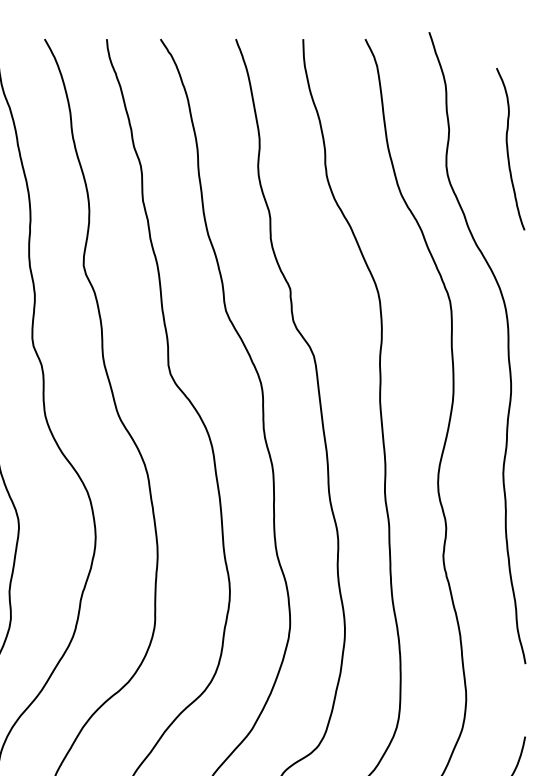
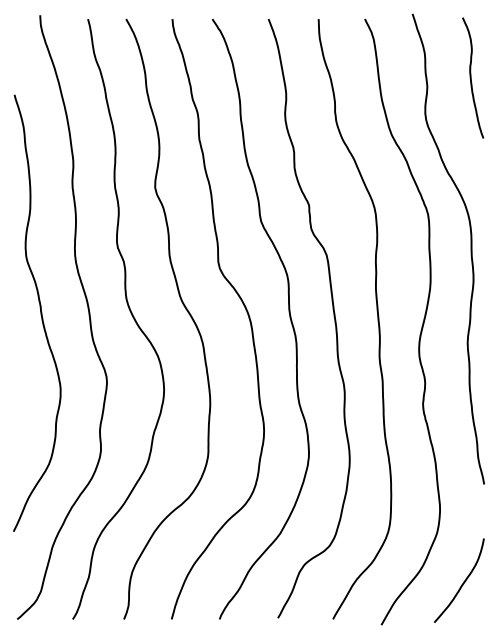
curve: (508, 148) -> (471, 77), moved

